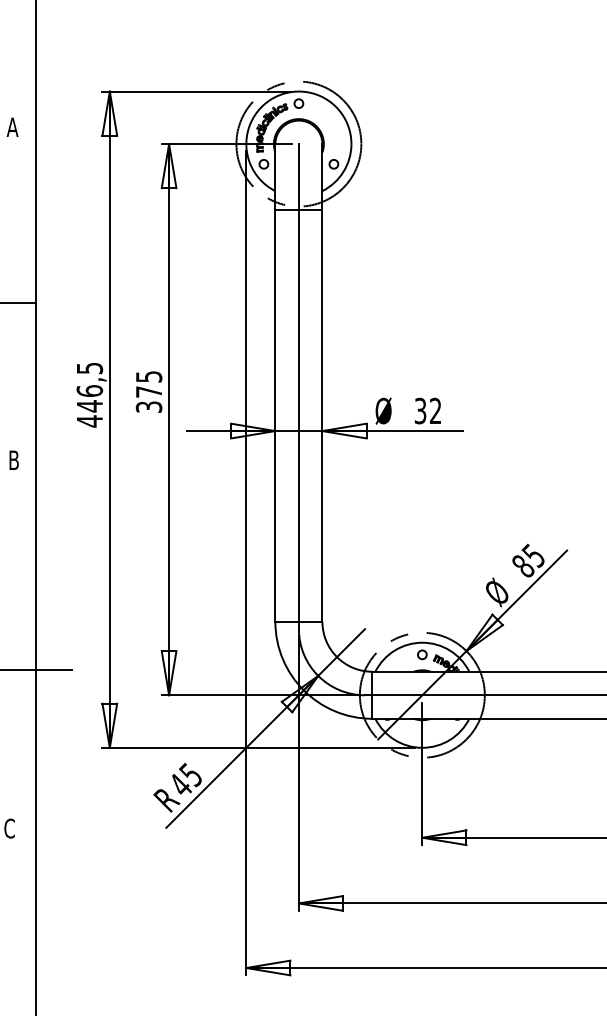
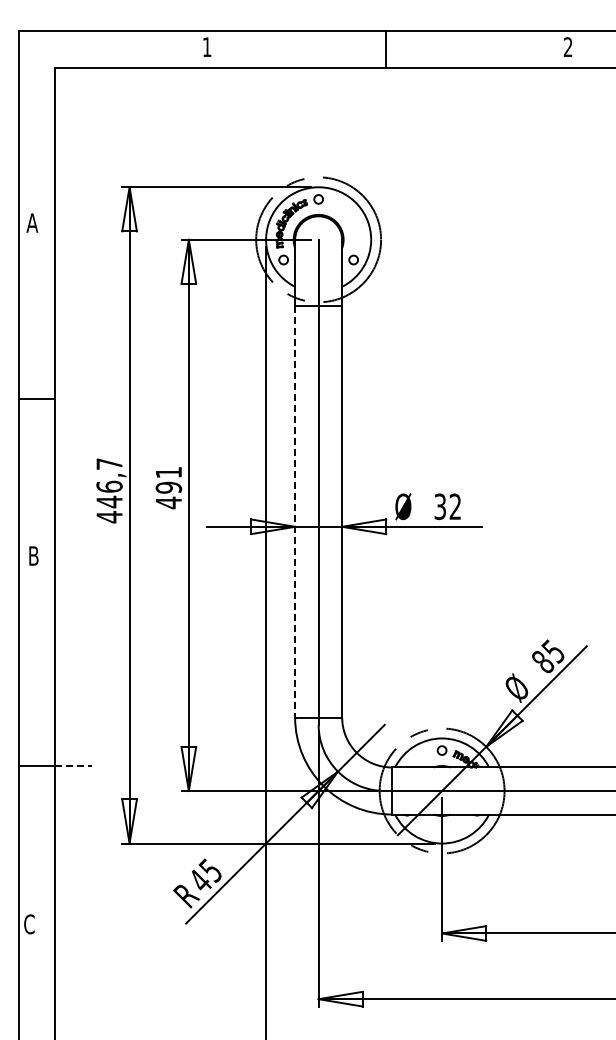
text: (89, 367) -> (109, 463), 446,5 -> 446,7
text: (148, 392) -> (168, 488), 375 -> 491
line: (275, 415) -> (295, 511), solid -> dashed
line: (54, 670) -> (74, 766), solid -> dashed

